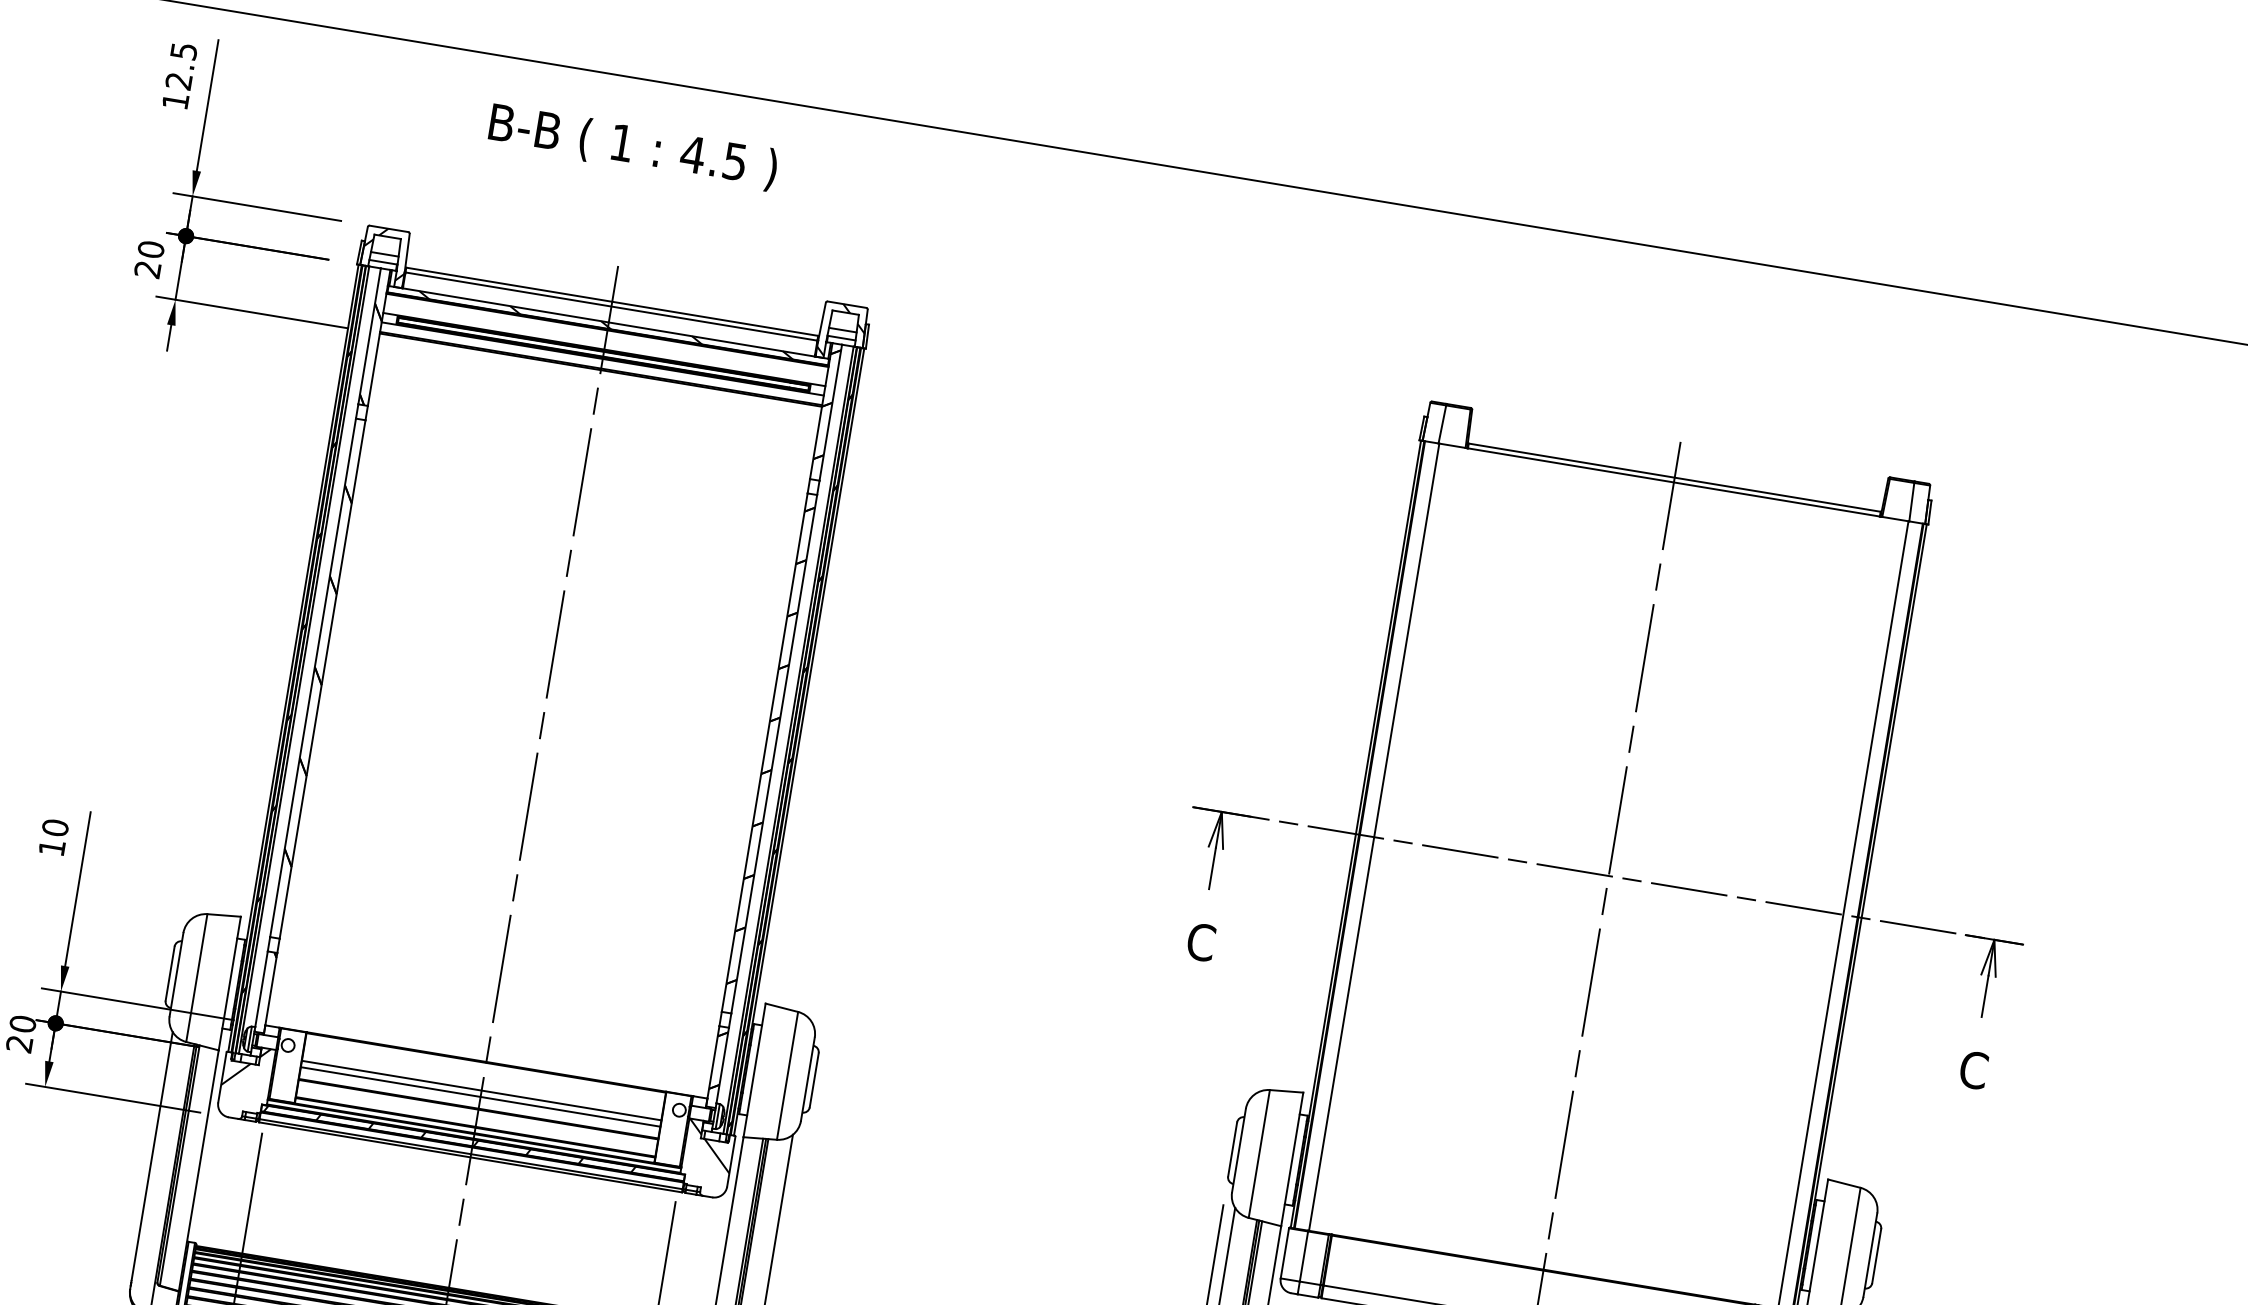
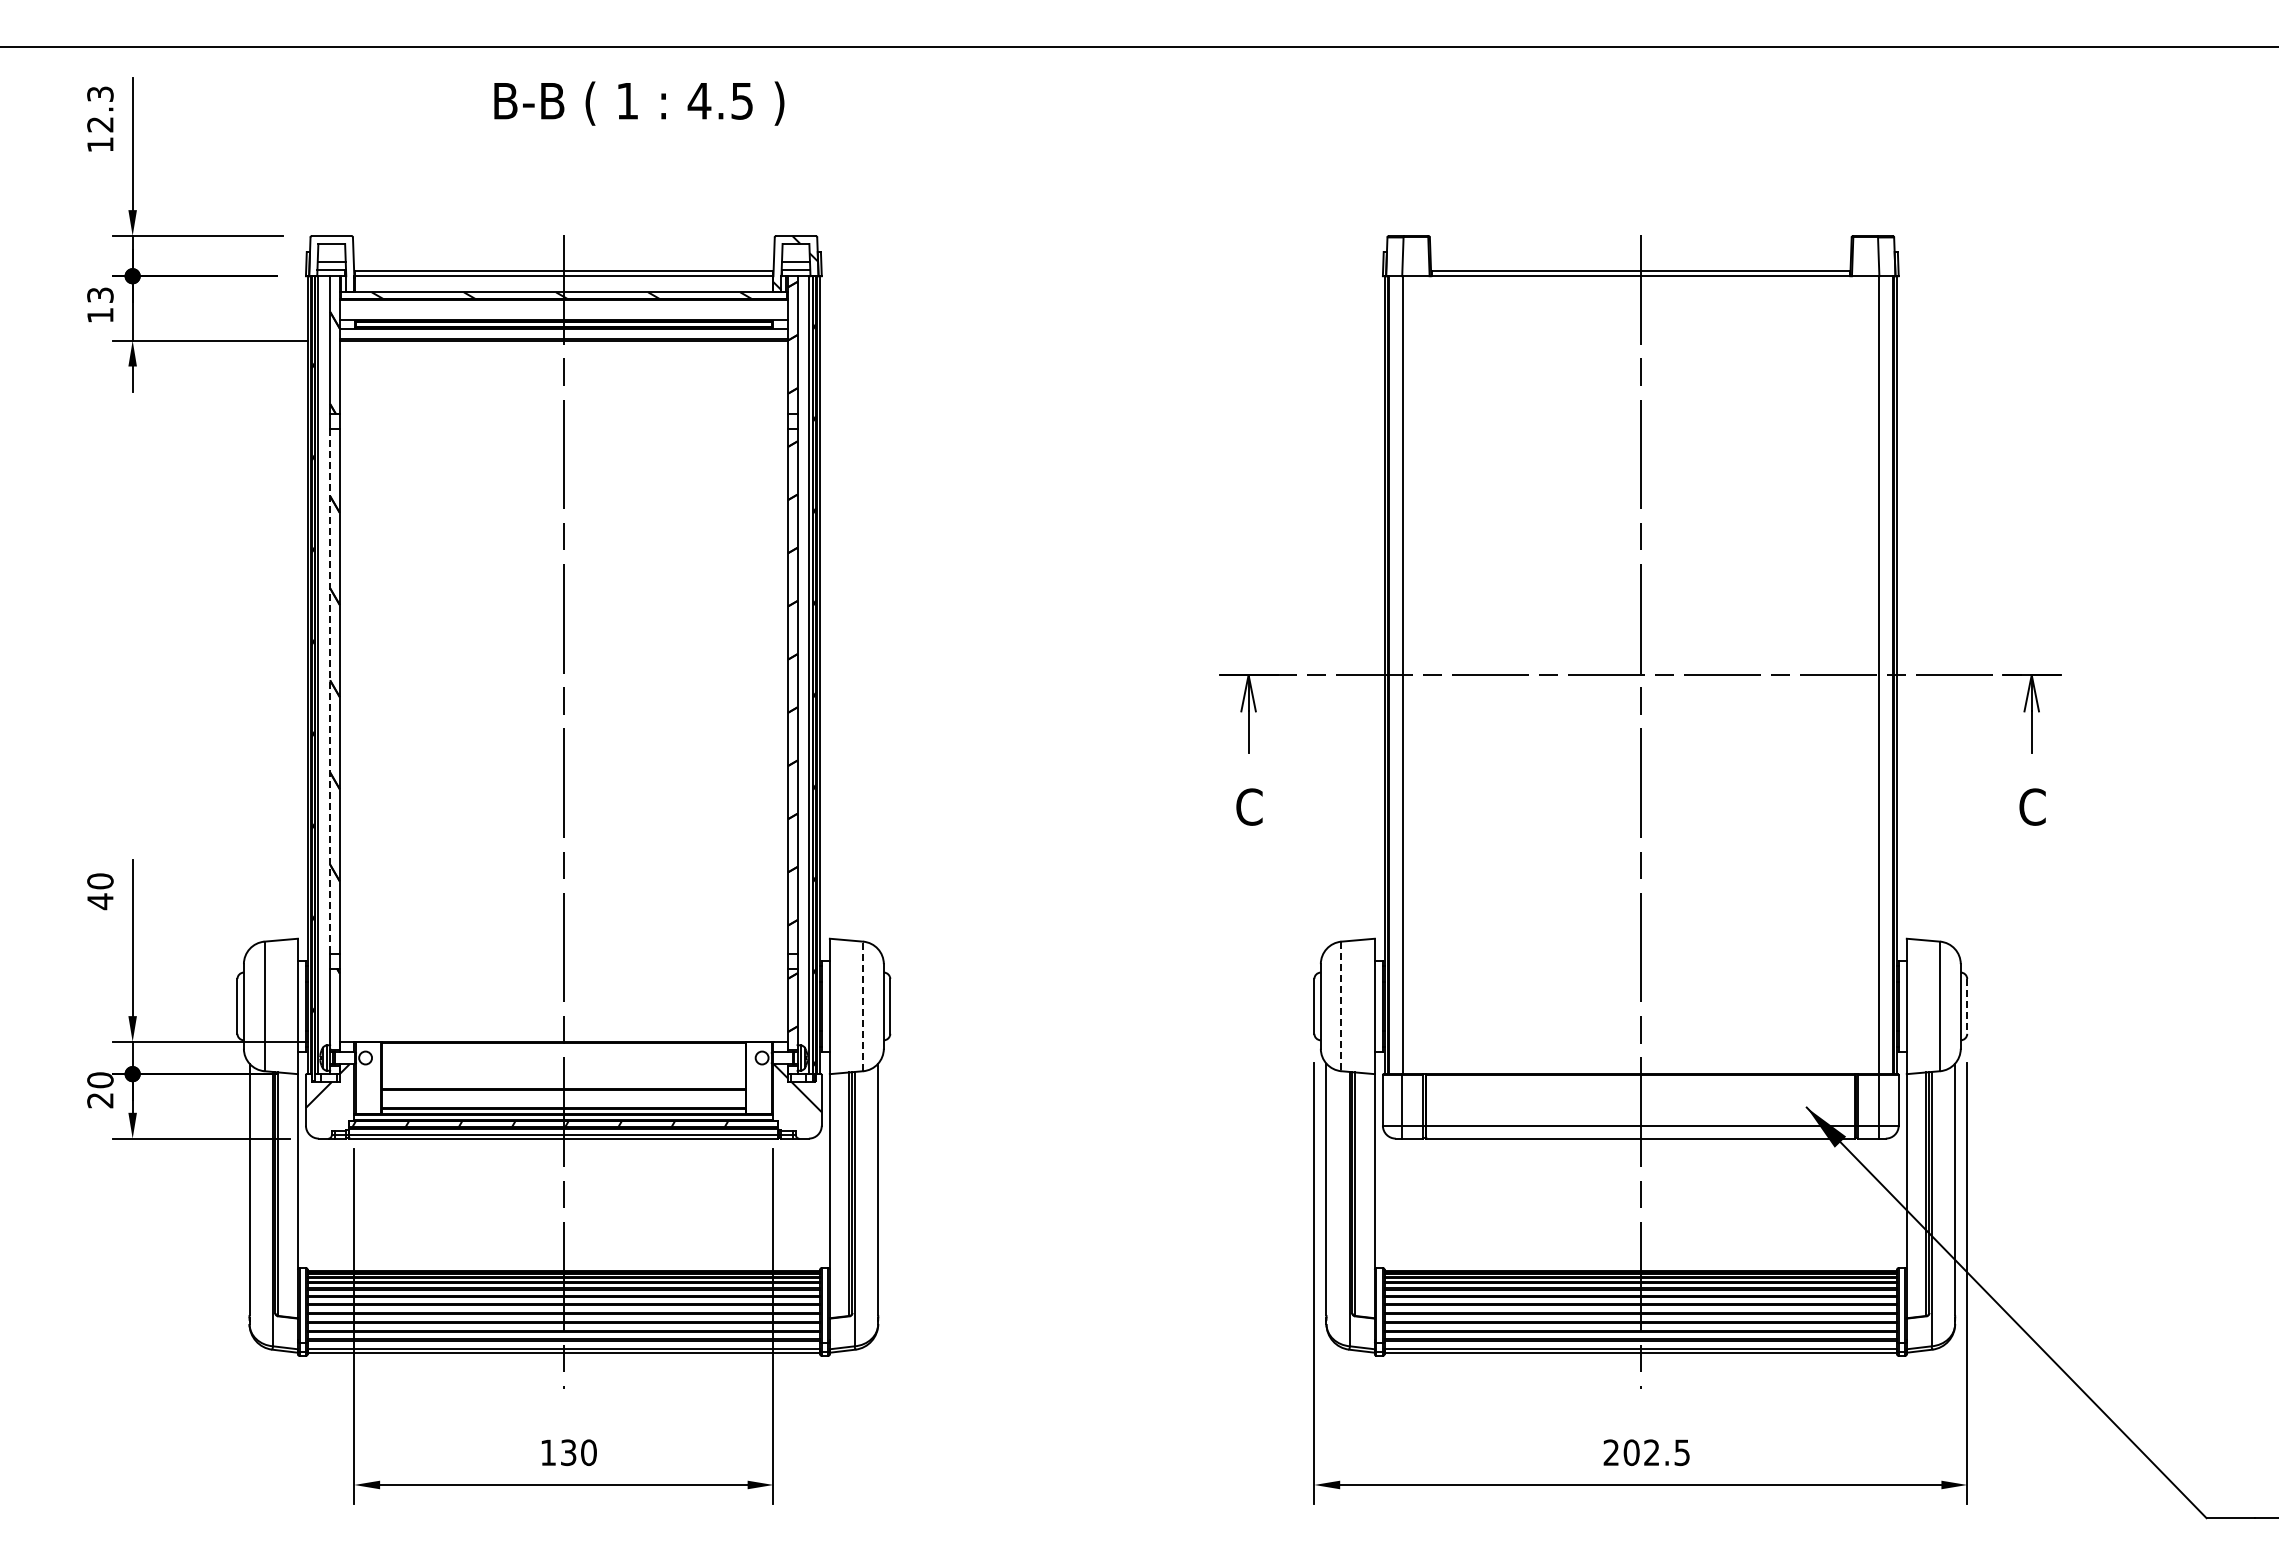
text: (184, 50) -> (100, 93), 12.5 -> 12.3
text: (633, 147) -> (639, 103), moved
hatch: (384, 253) -> (331, 260), removed
text: (149, 259) -> (100, 305), 20 -> 13
line: (313, 678) -> (330, 691), solid -> dashed
text: (52, 847) -> (100, 901), 10 -> 40
line: (787, 1075) -> (863, 1006), solid -> dashed
line: (481, 1090) -> (563, 1070), removed
line: (480, 1097) -> (563, 1077), removed
line: (1259, 1154) -> (1341, 1006), solid -> dashed
line: (1876, 1256) -> (1967, 1006), solid -> dashed

